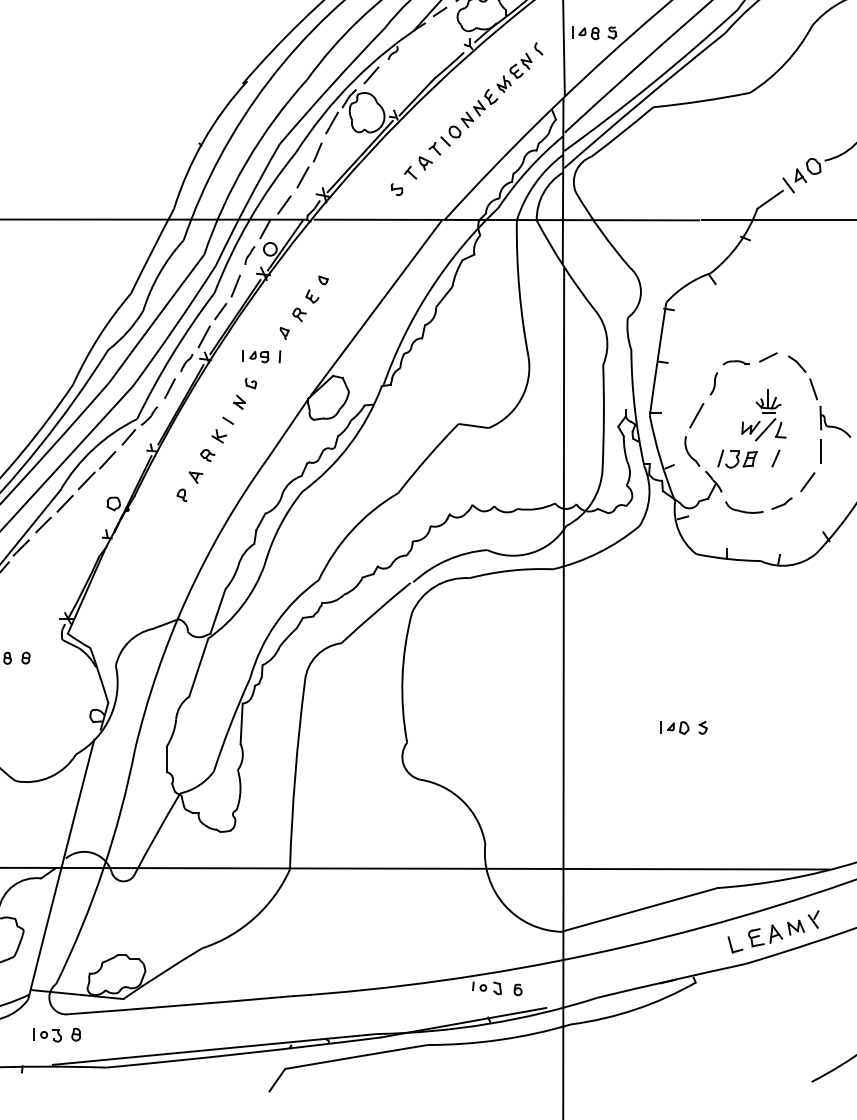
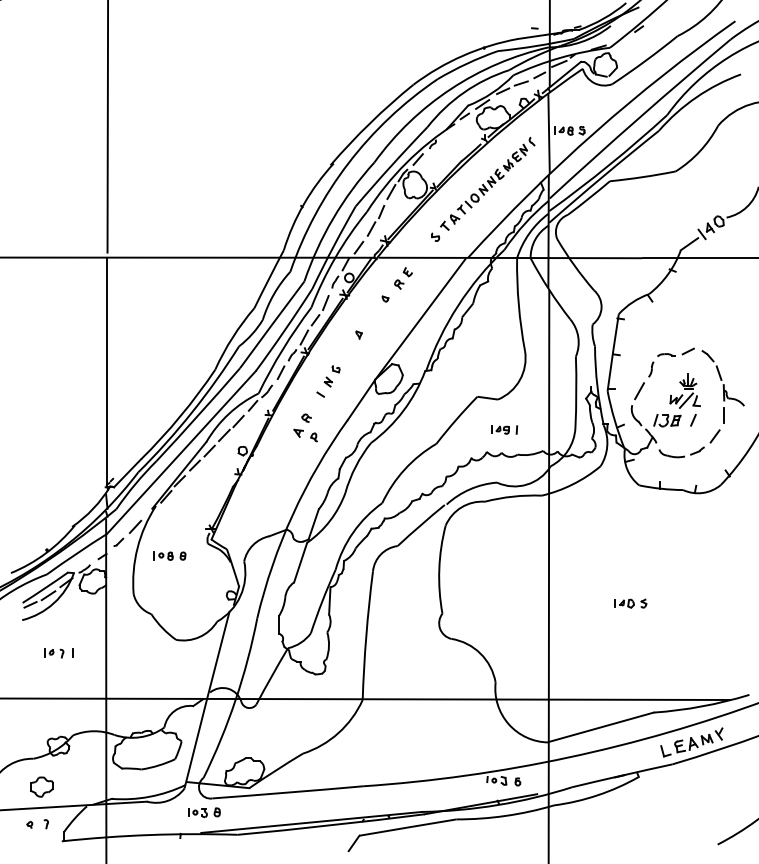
part: (305, 305) -> (403, 278), moved
part: (261, 355) -> (504, 429), moved
part: (219, 436) -> (314, 405), removed
part: (180, 495) -> (313, 437), moved

